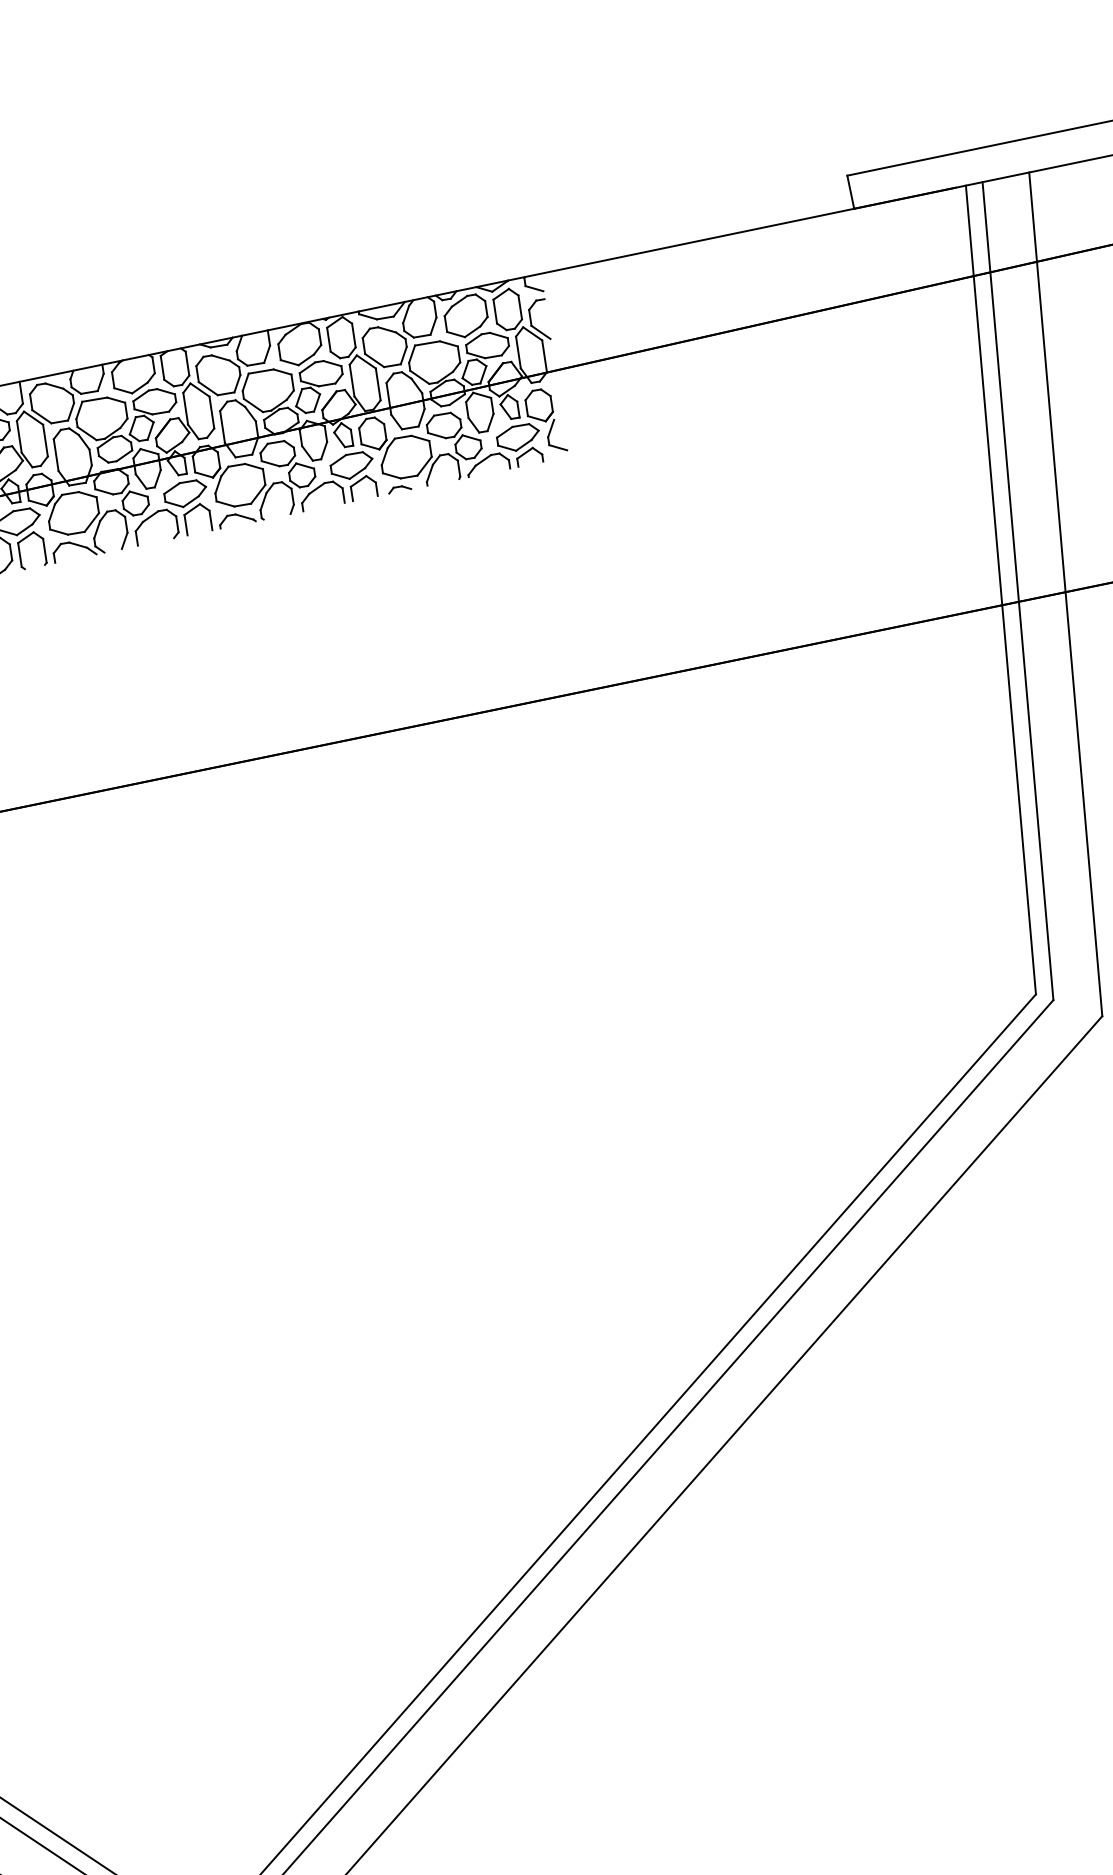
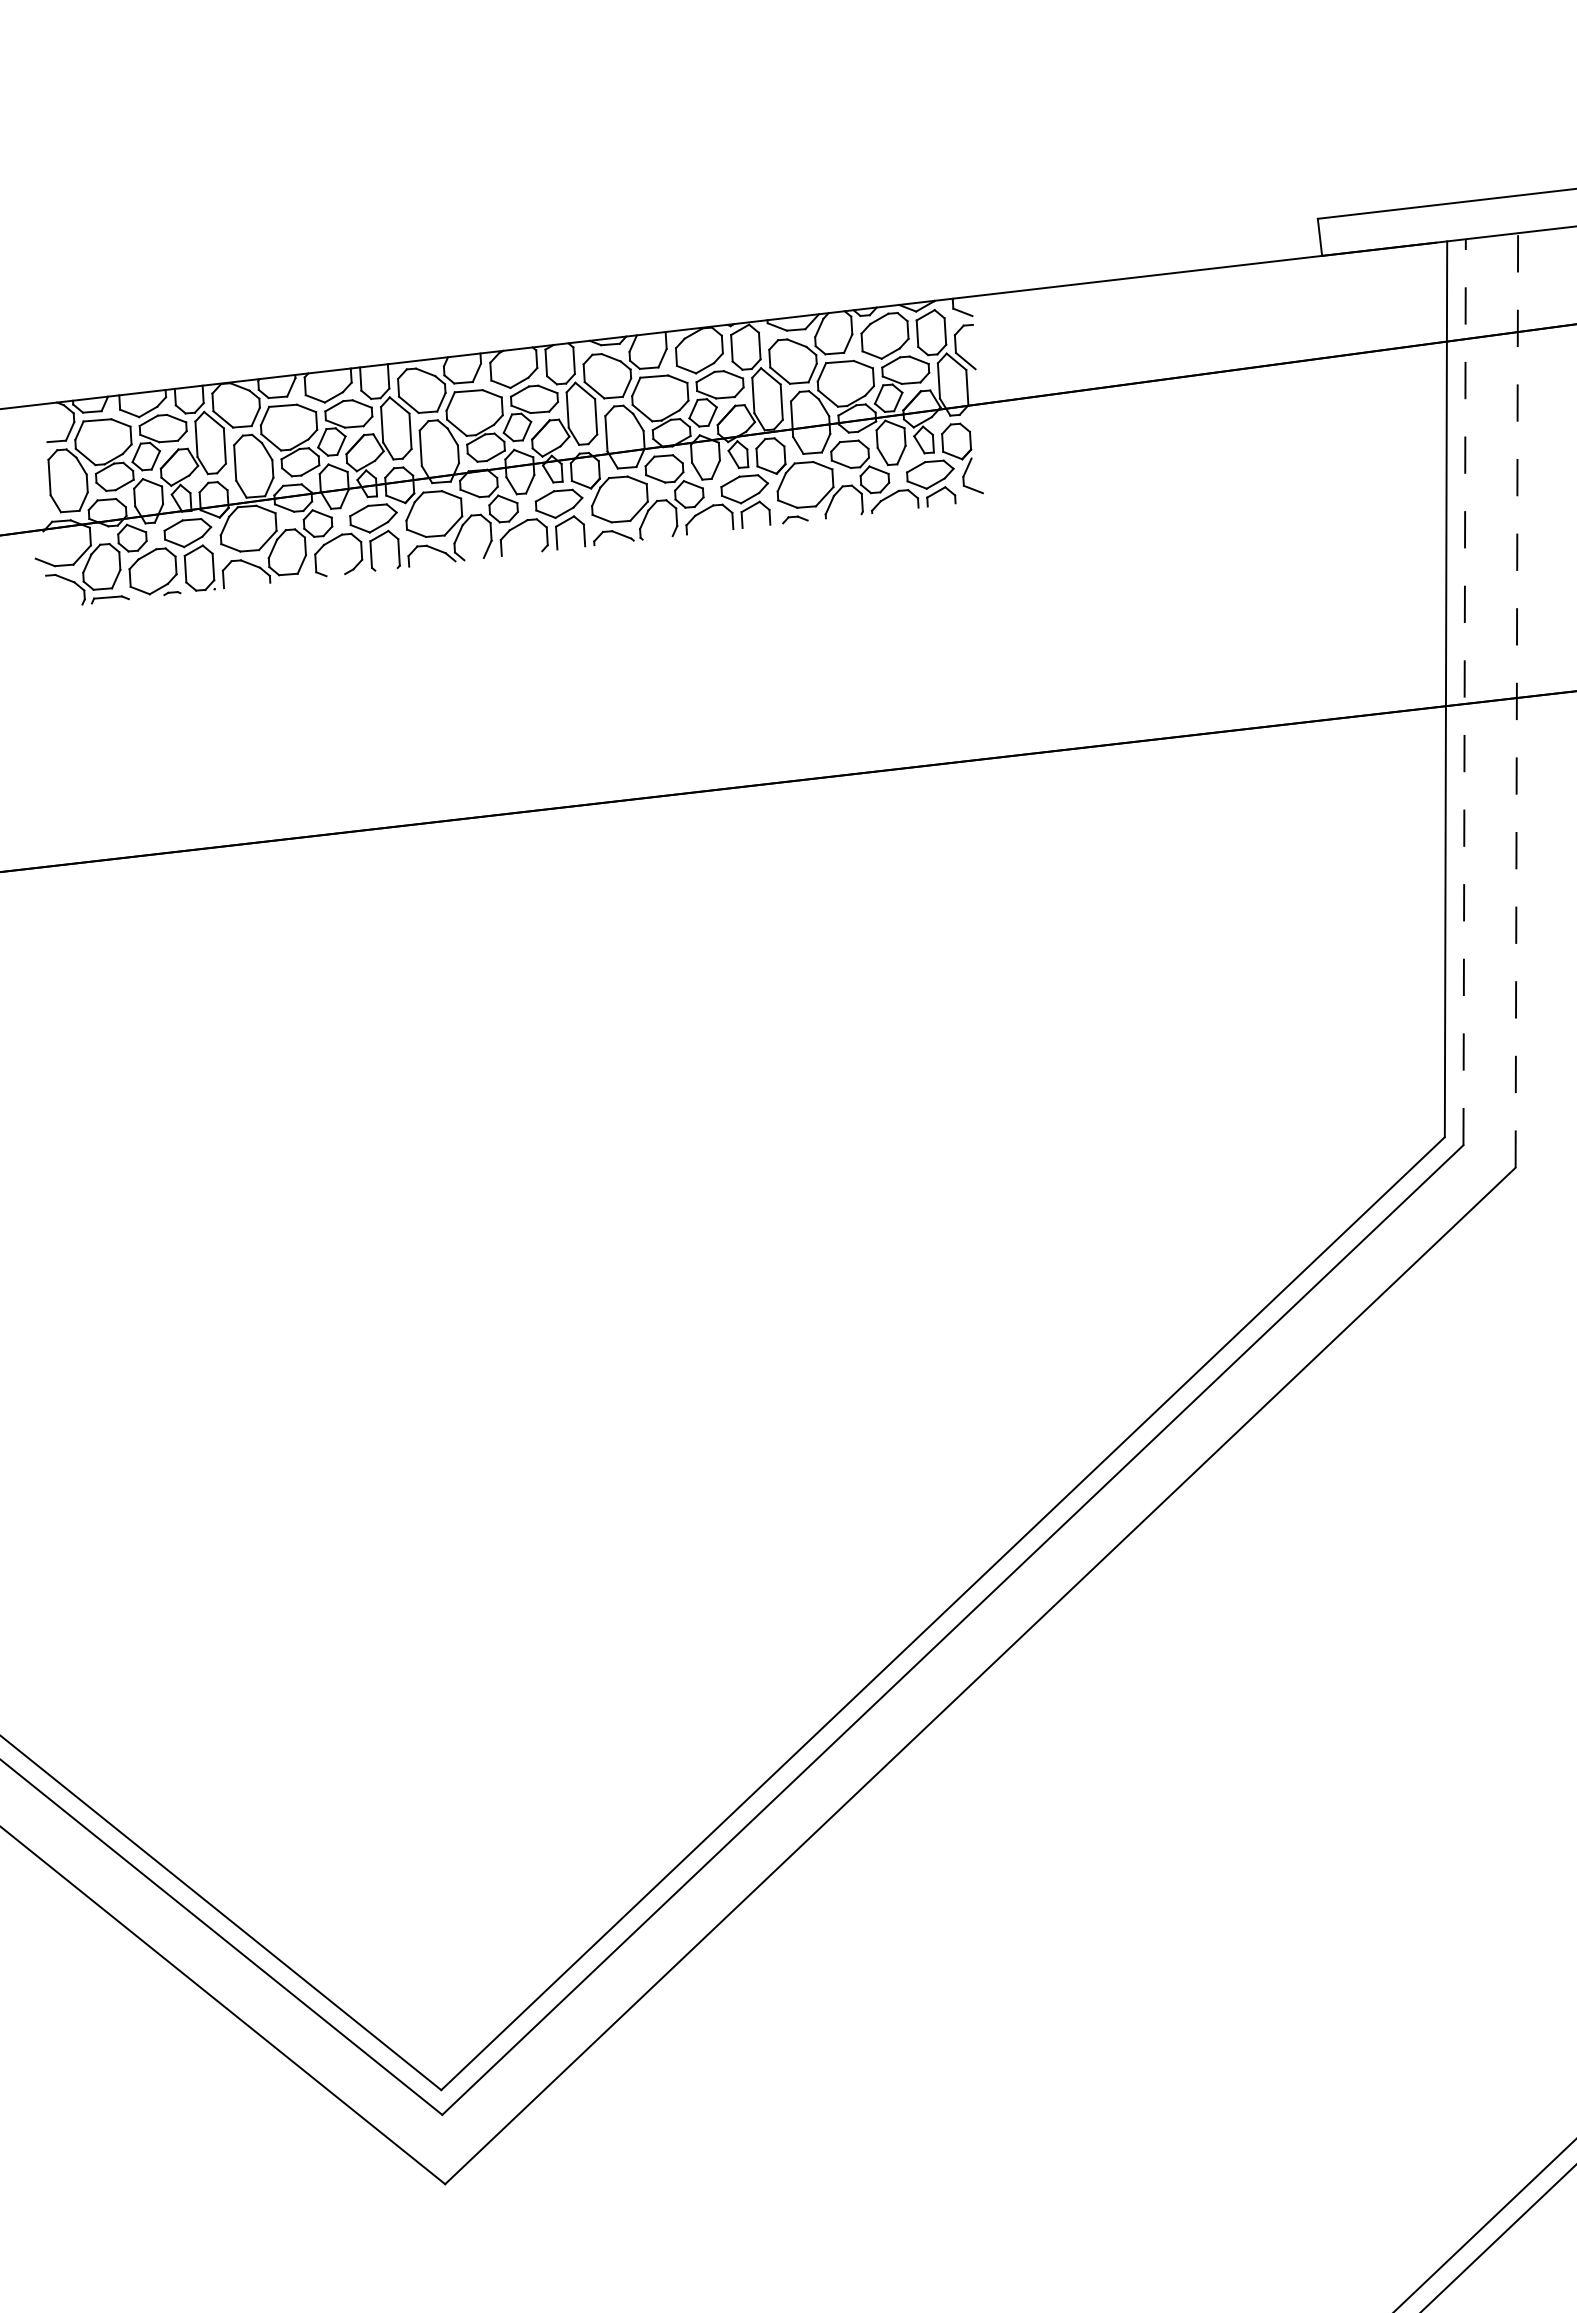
line: (1017, 590) -> (1464, 691), solid -> dashed
line: (1065, 593) -> (1516, 699), solid -> dashed

